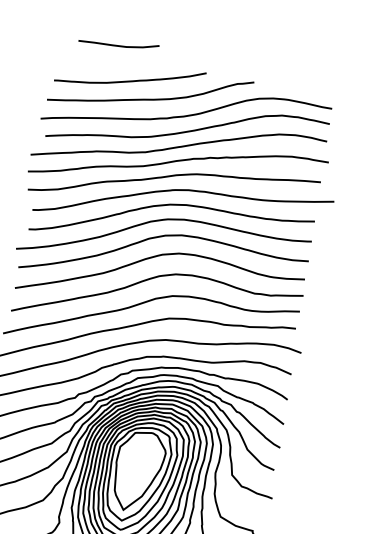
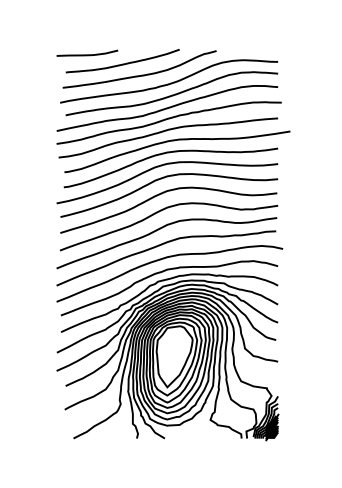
curve: (118, 45) -> (87, 54), moved

